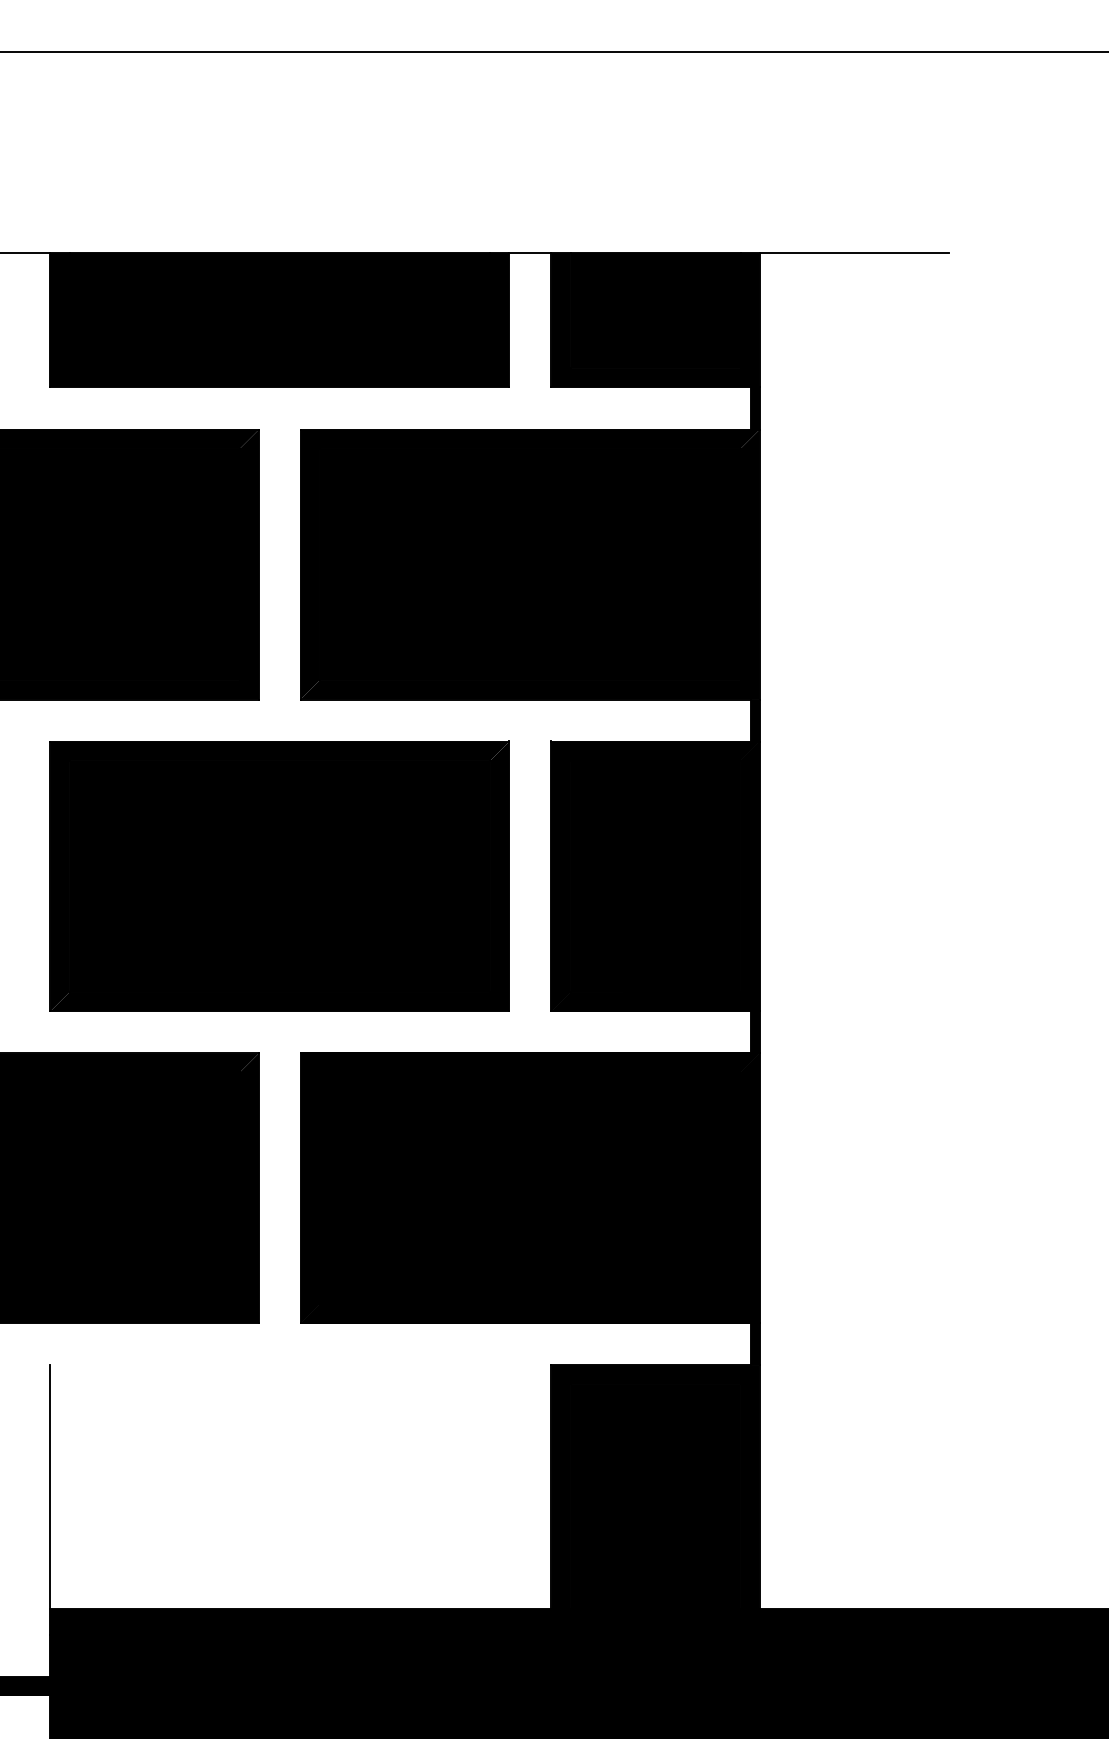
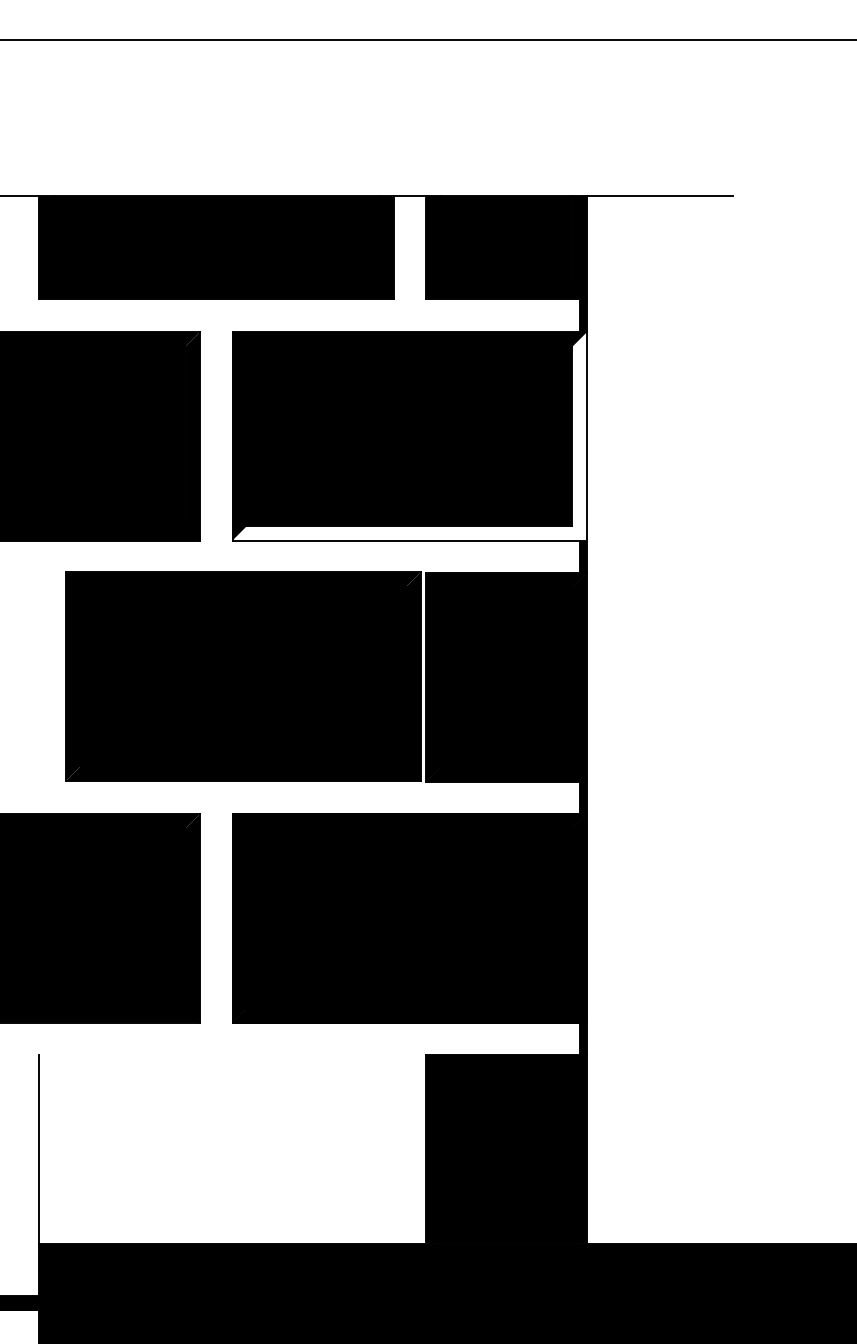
fill: (529, 564) -> (409, 436), removed
part: (279, 875) -> (243, 675), moved

